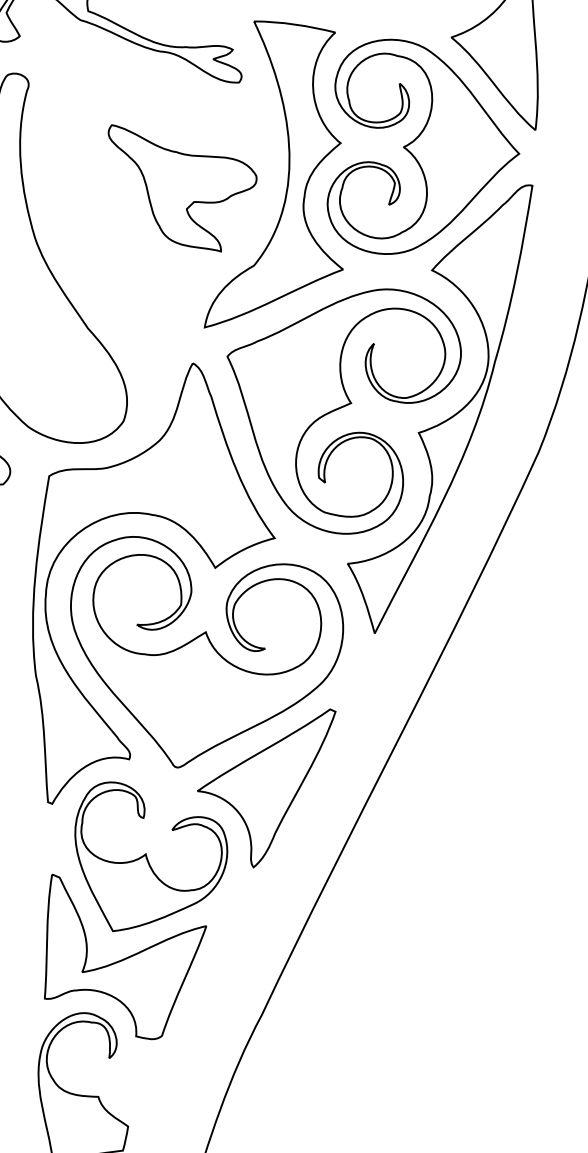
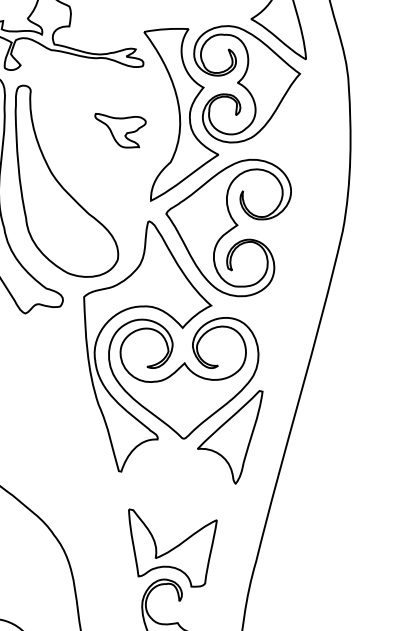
part: (175, 189) -> (120, 130), size x0.6
part: (445, 419) -> (289, 223), removed
part: (147, 862) -> (178, 492), removed

